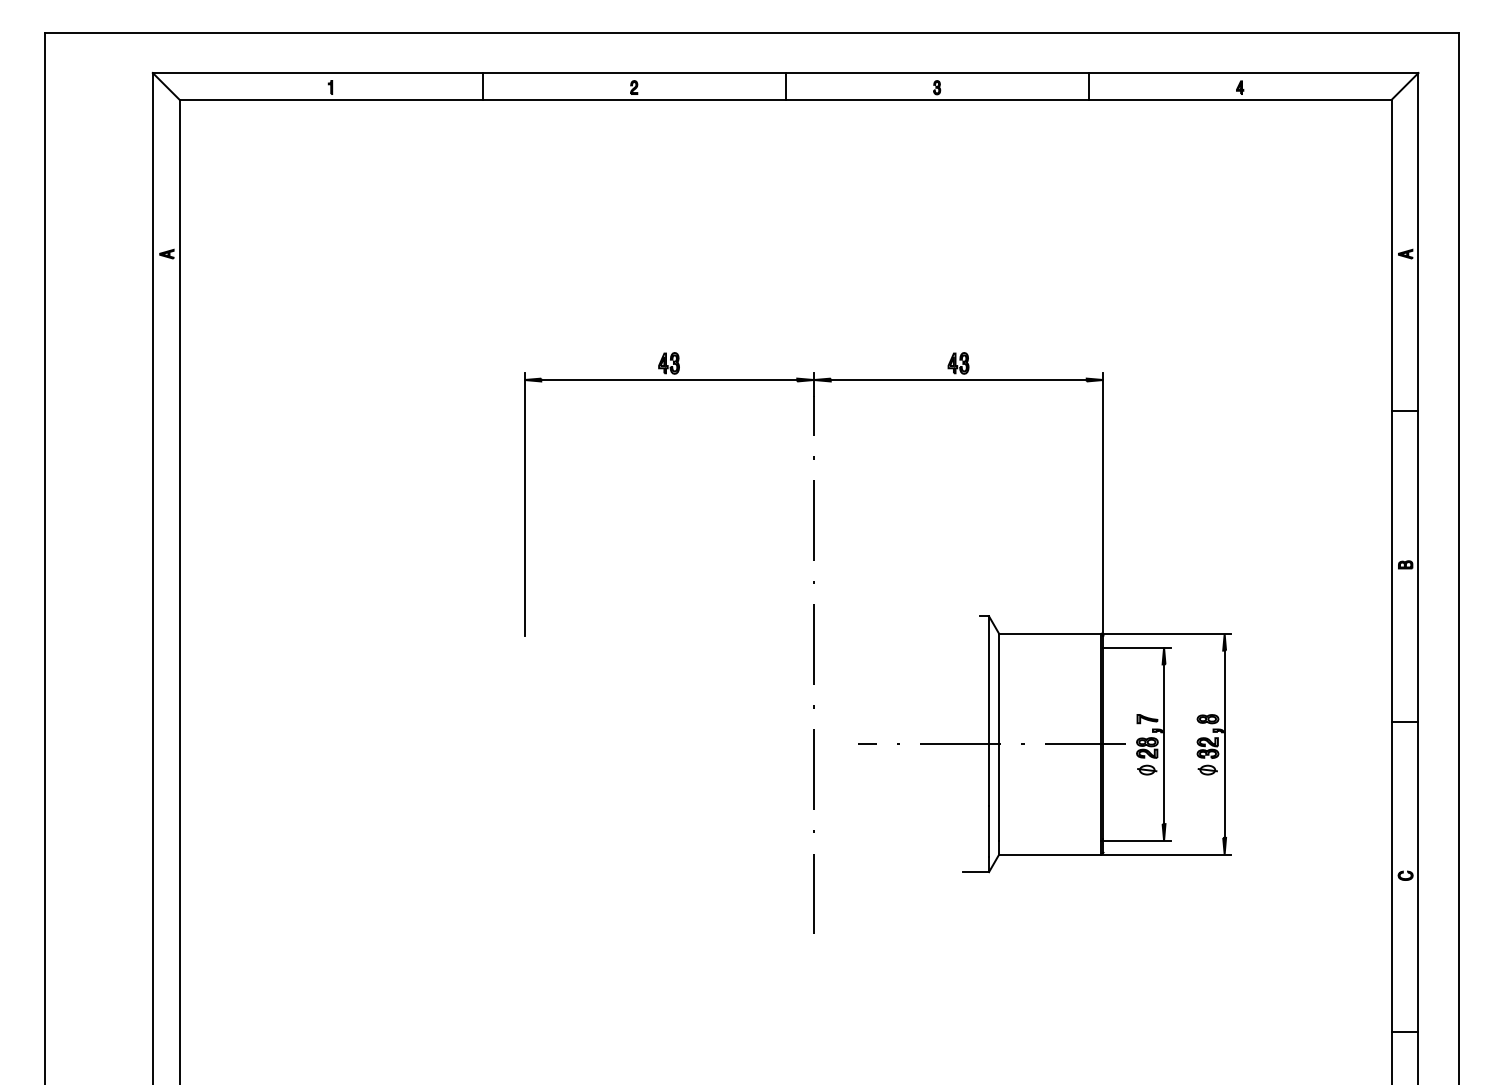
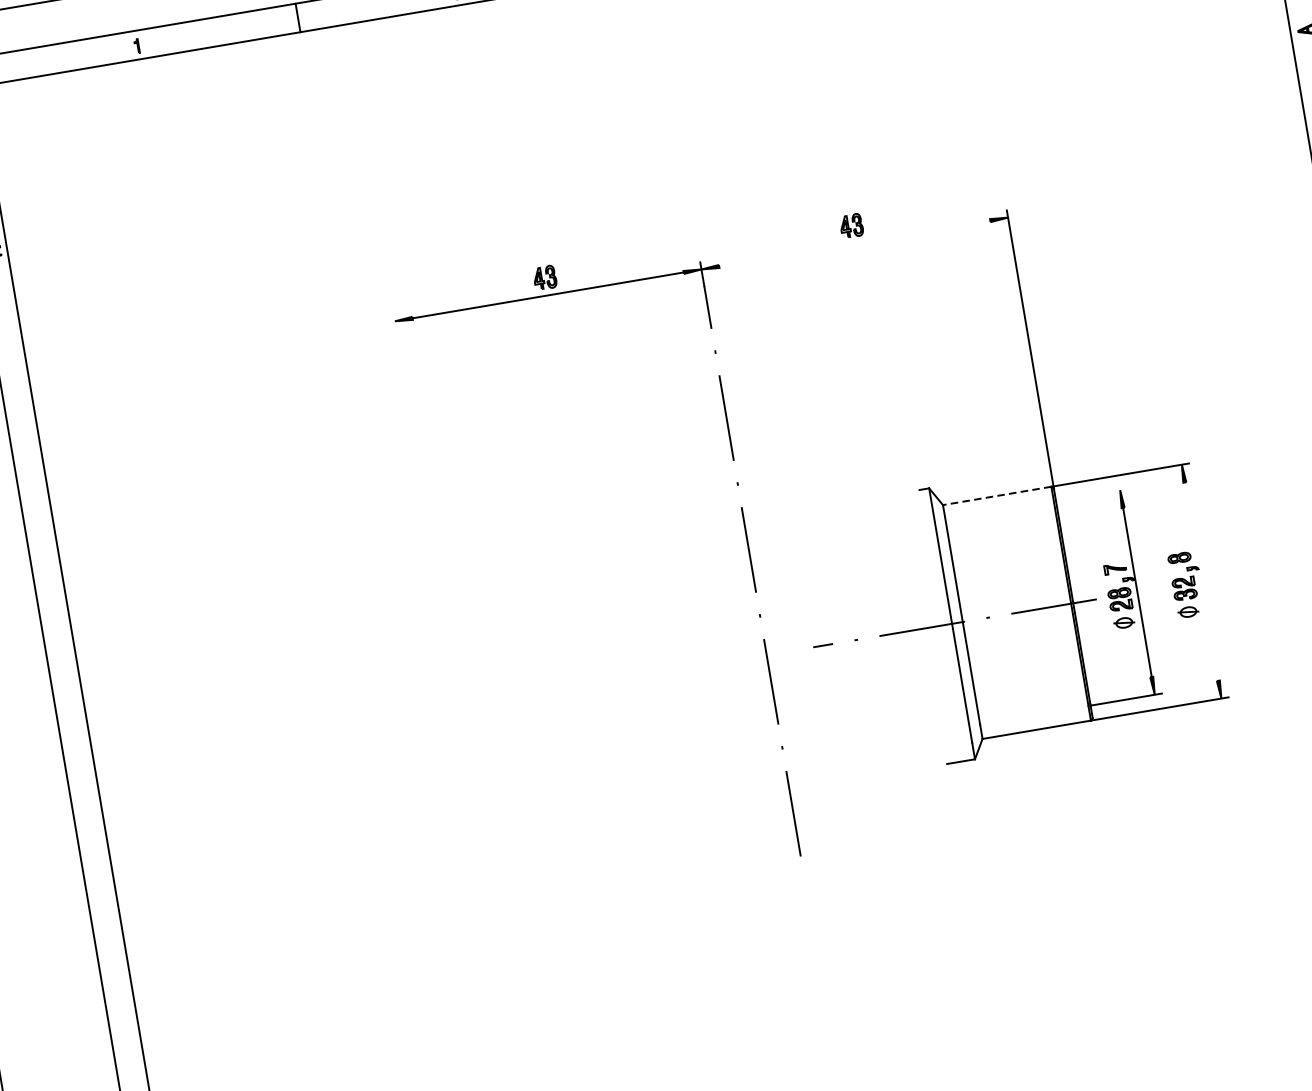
line: (958, 380) -> (854, 244), removed
line: (524, 504) -> (417, 453), removed
line: (1049, 633) -> (996, 495), solid -> dashed
line: (1136, 647) -> (1090, 494), removed
line: (1224, 743) -> (1201, 580), removed

